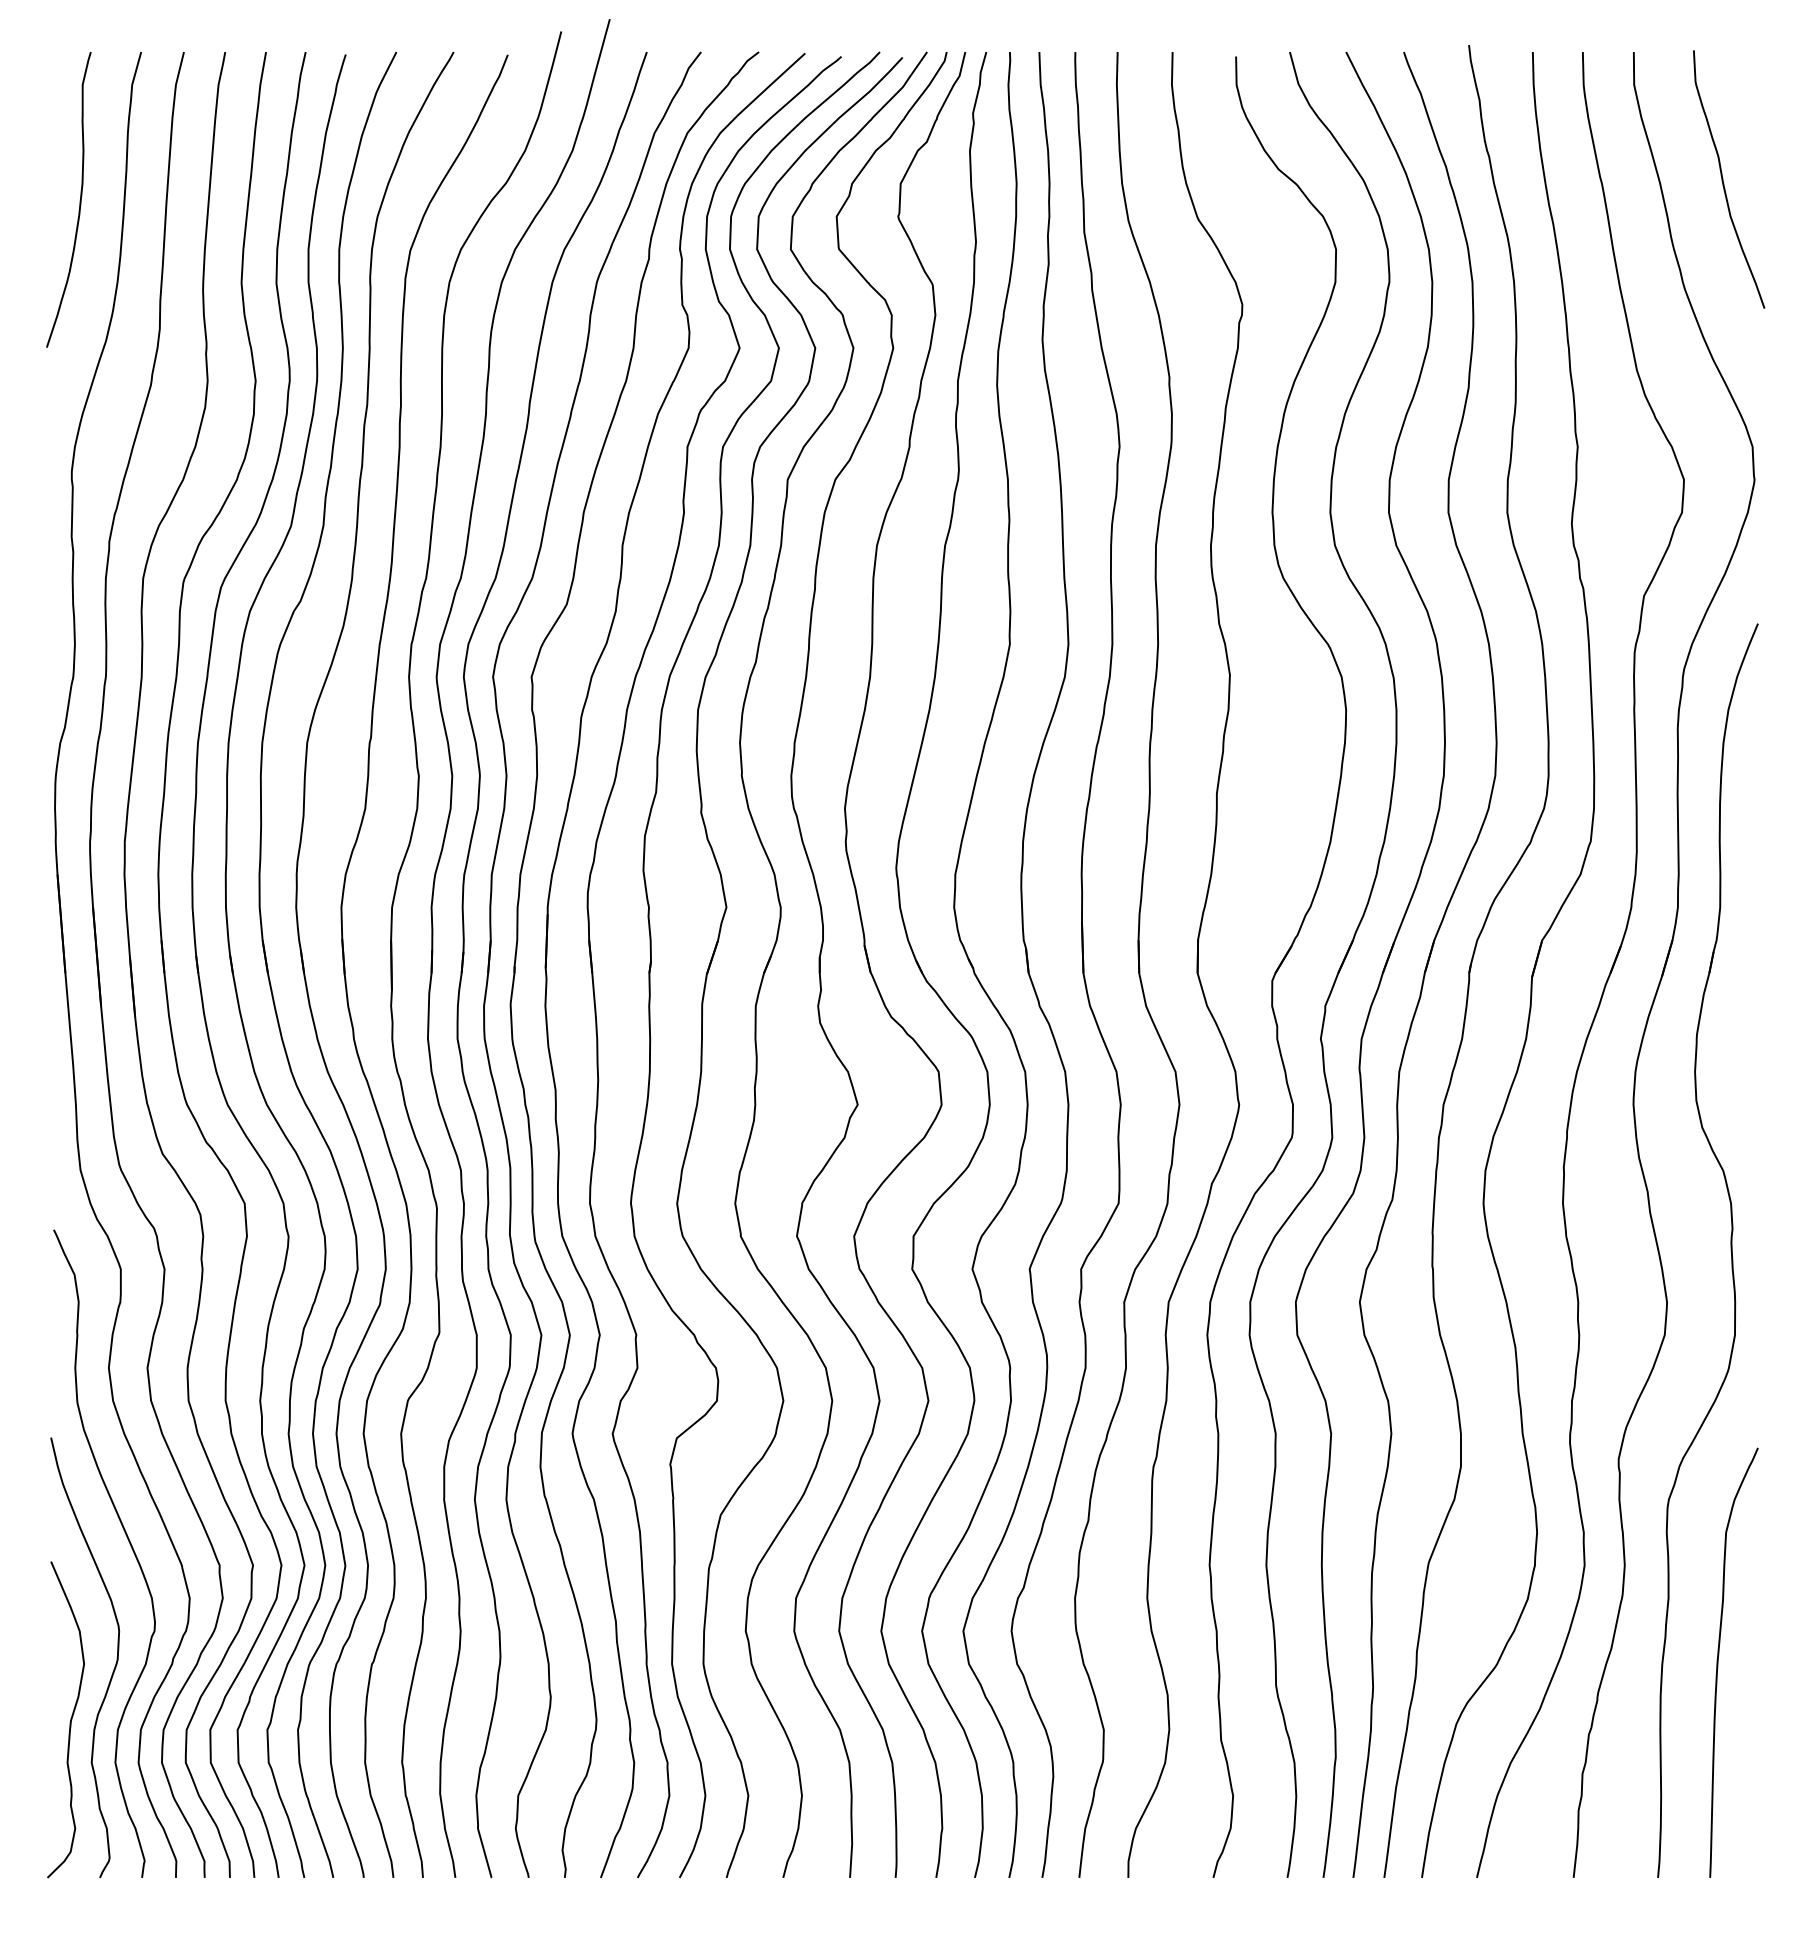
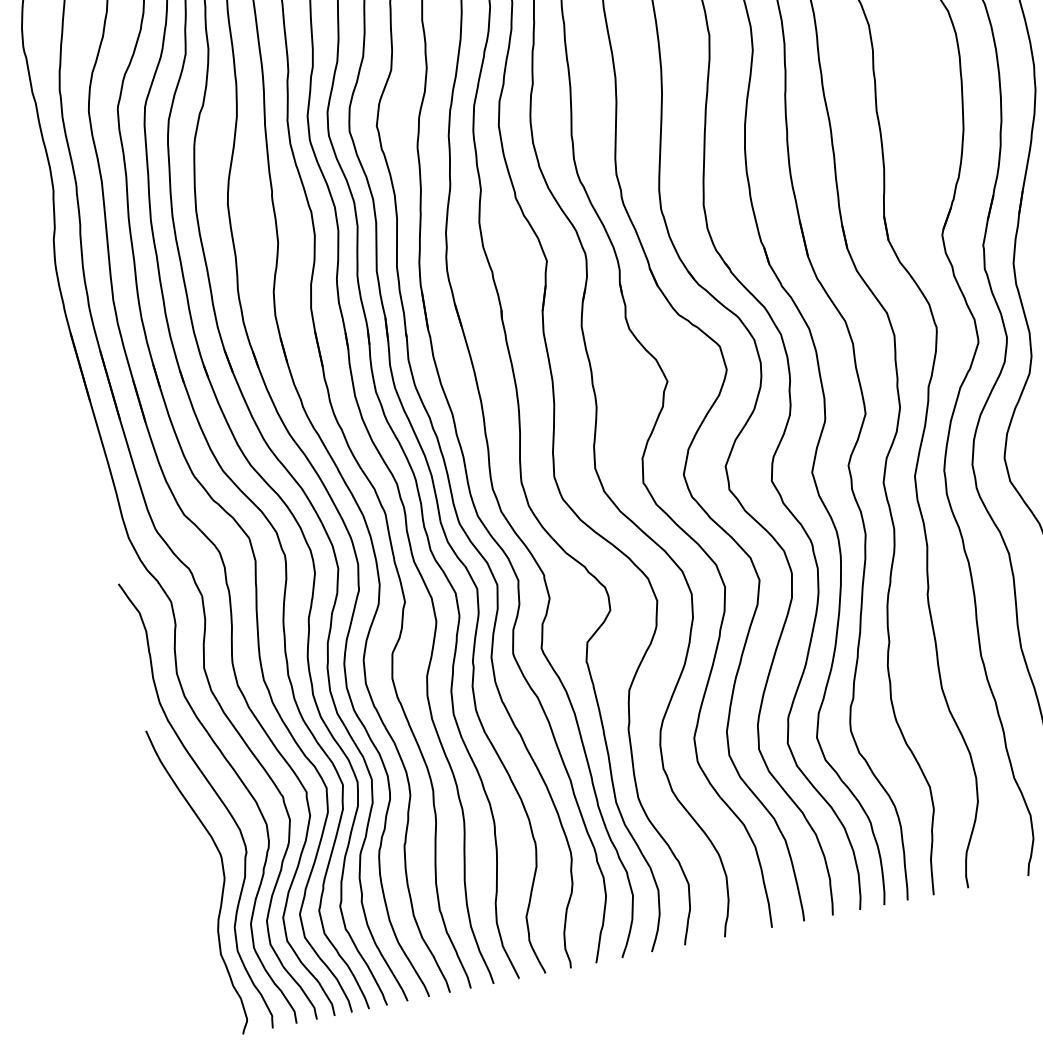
curve: (70, 1719) -> (199, 926), removed

